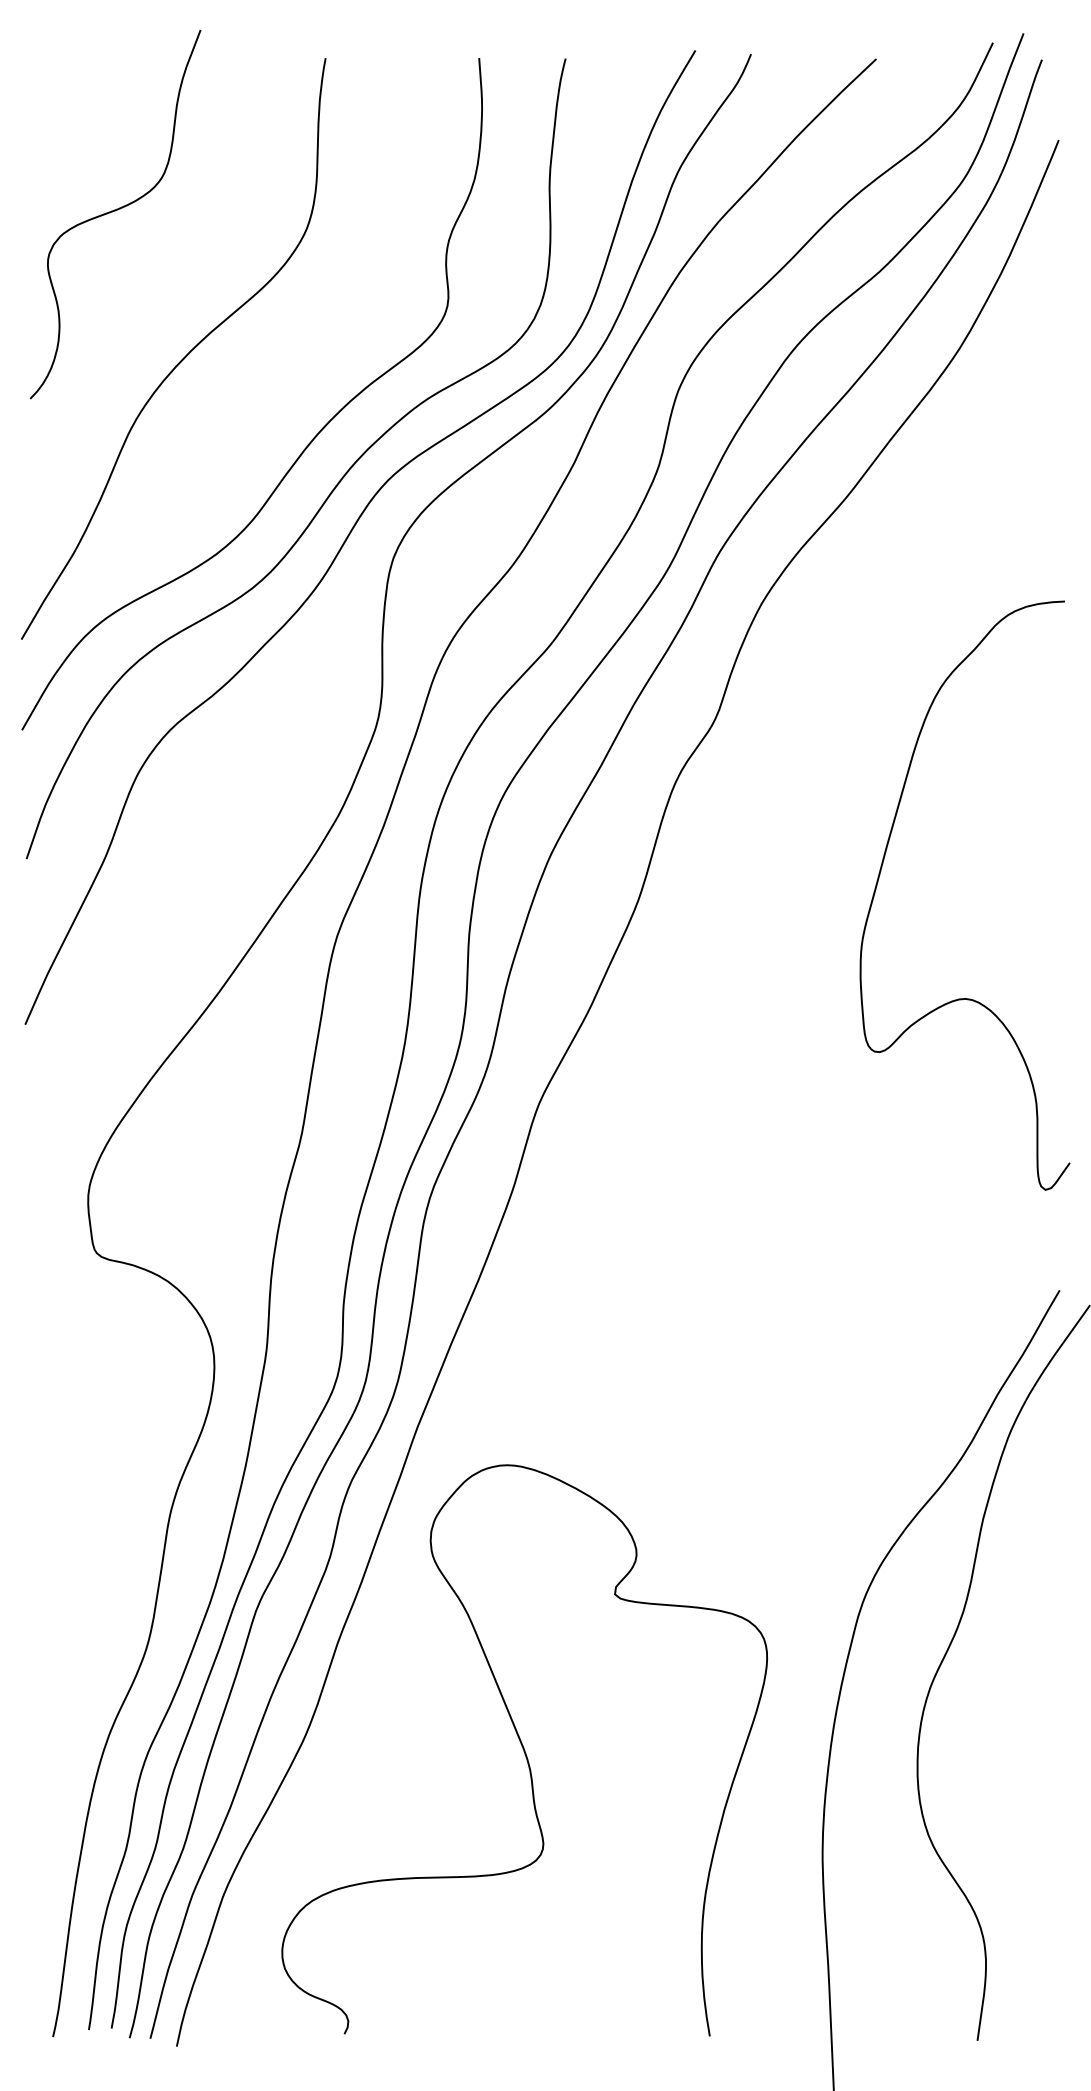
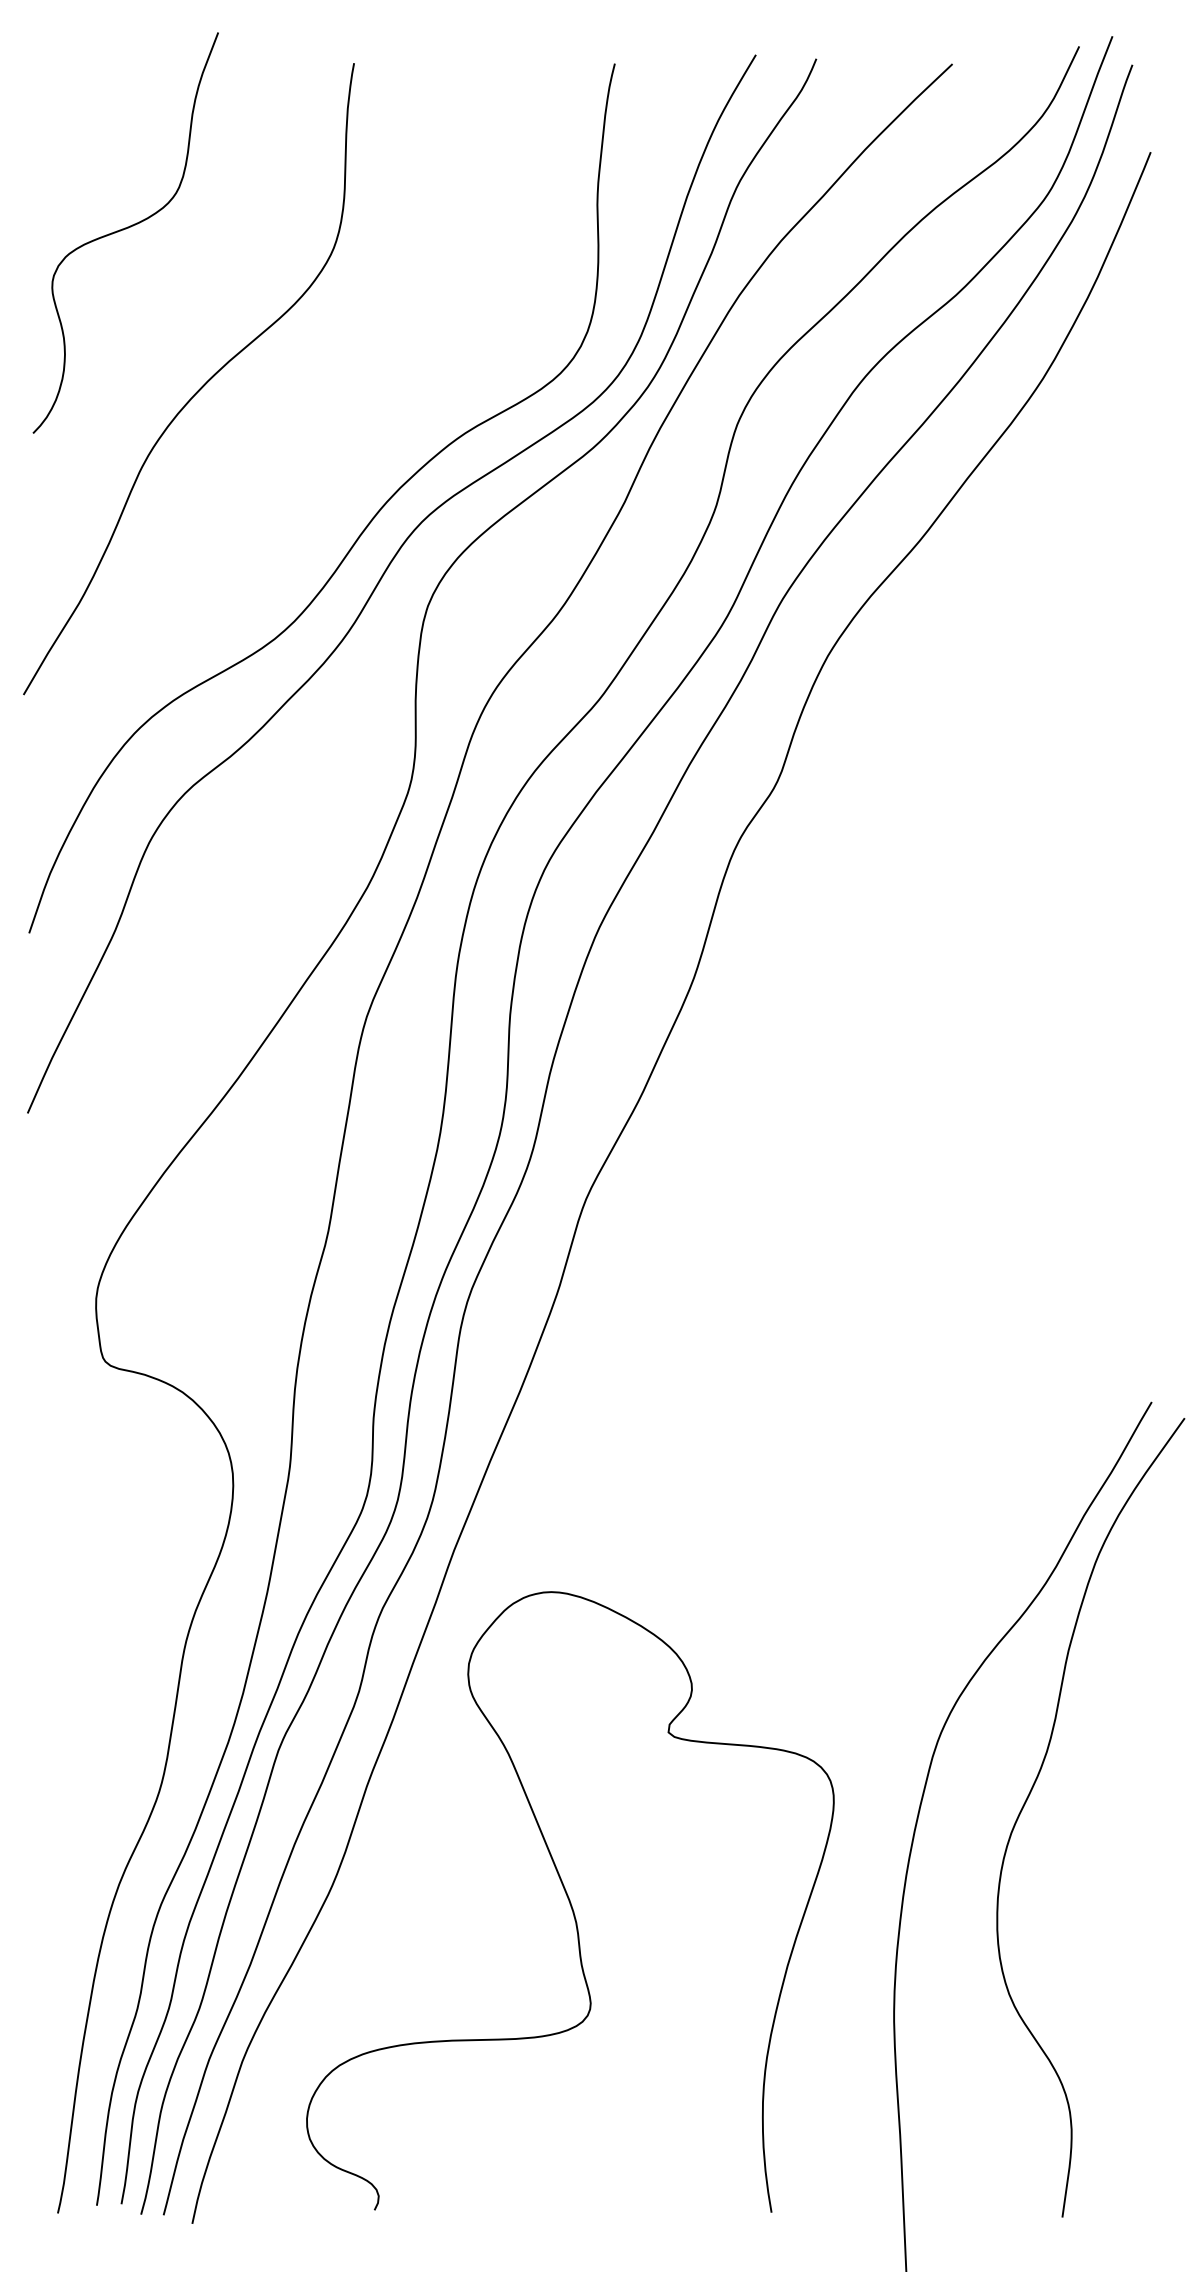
curve: (309, 442) -> (336, 480), removed
curve: (880, 872) -> (957, 948), removed

